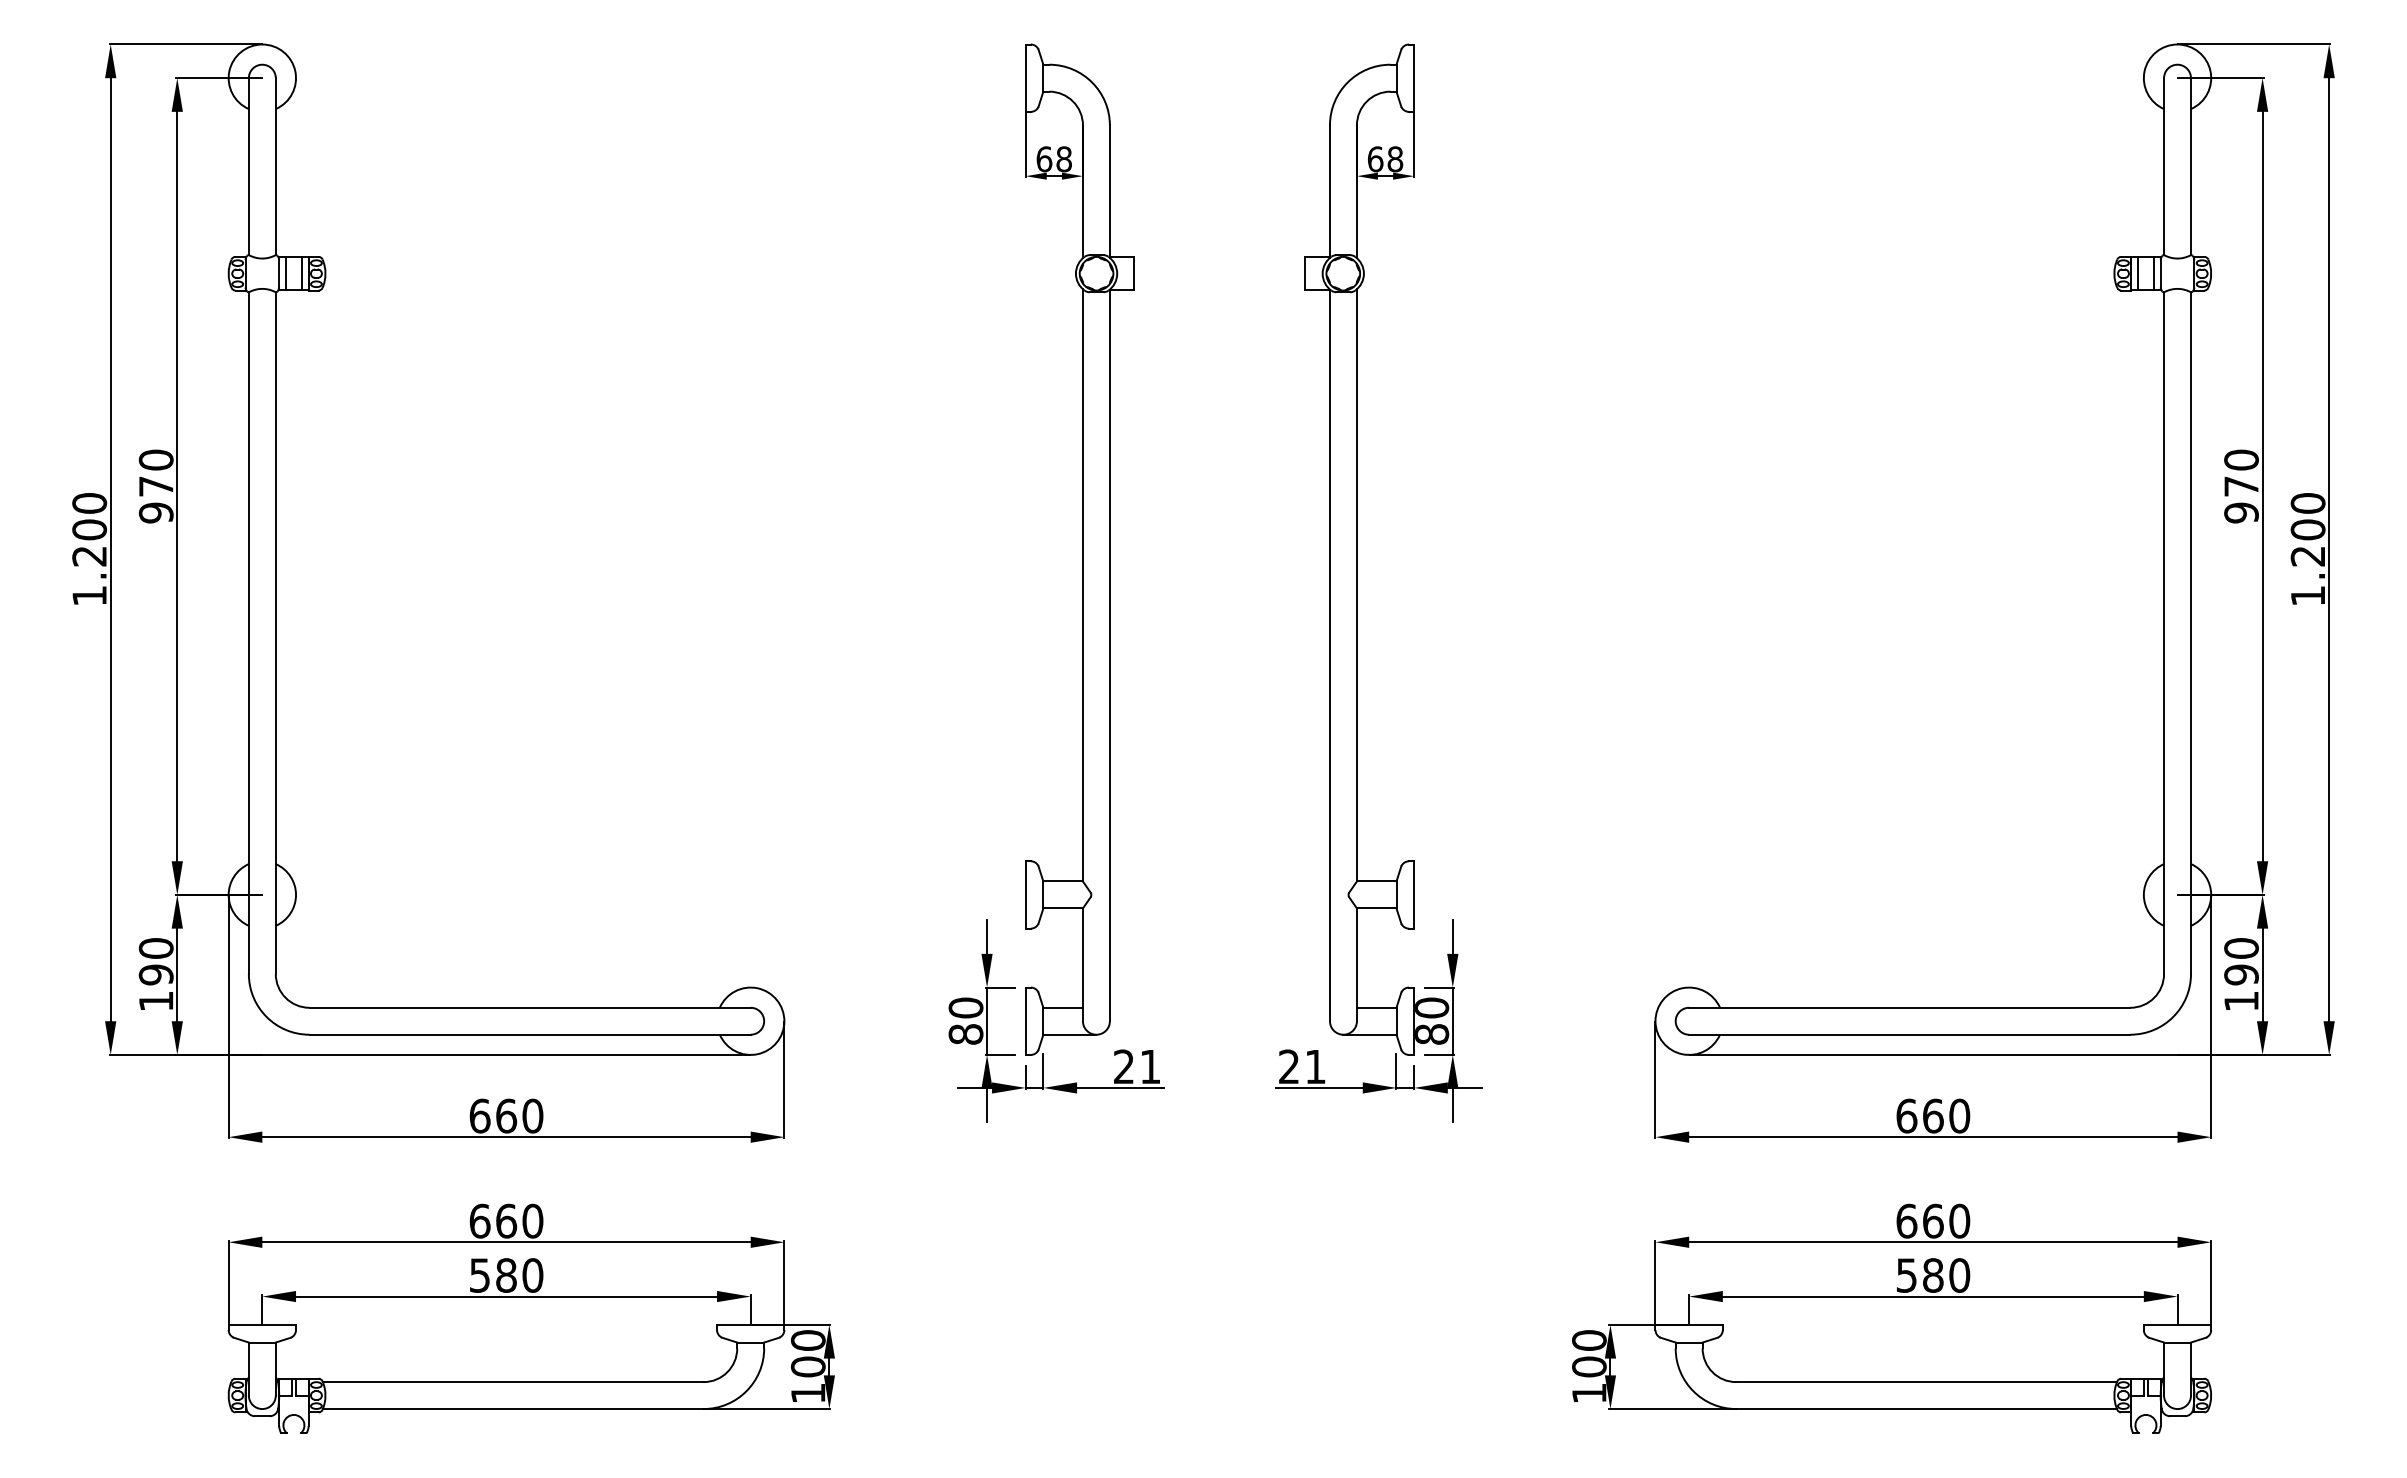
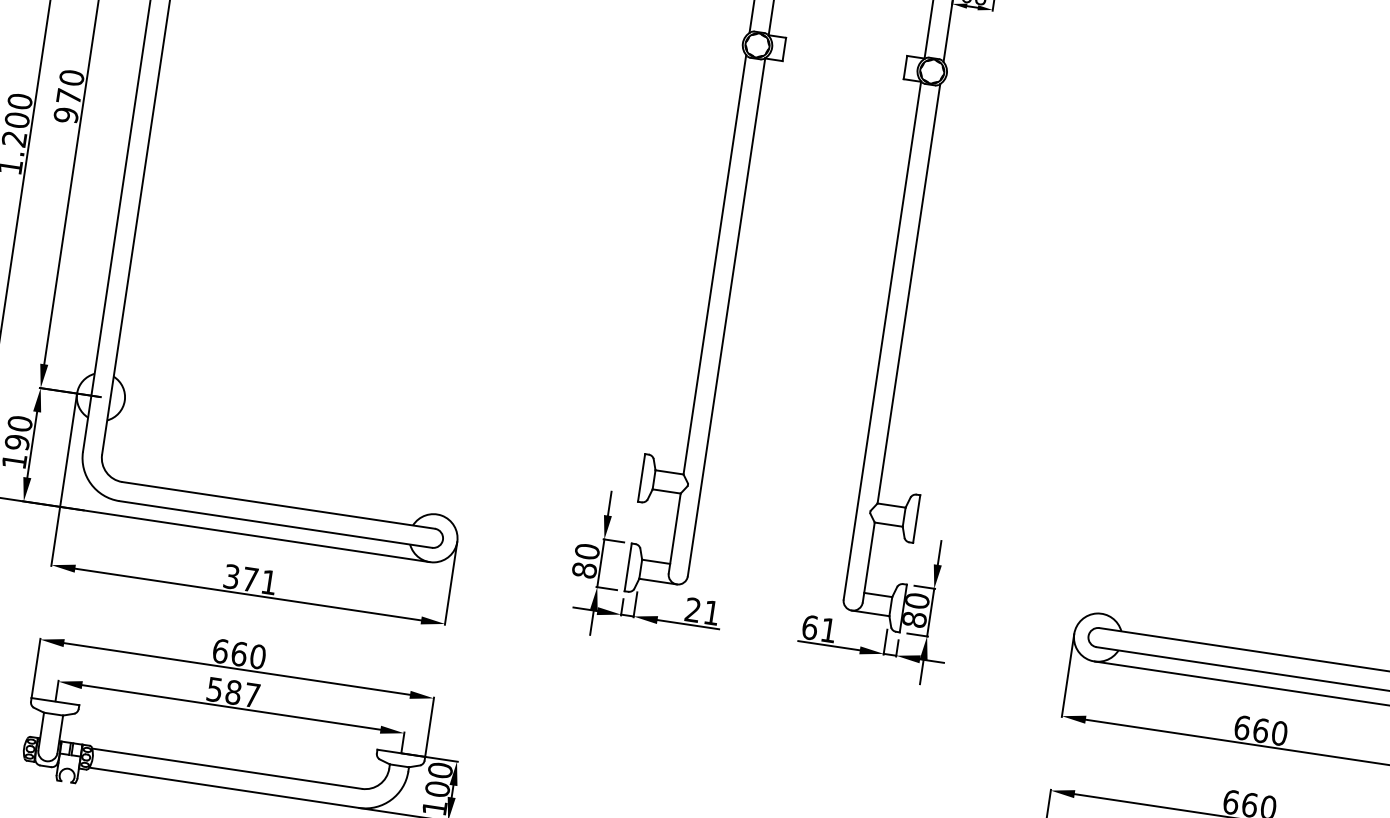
text: (1289, 1066) -> (810, 627), 21 -> 61
text: (506, 1115) -> (250, 579), 660 -> 371
text: (532, 1275) -> (251, 695), 580 -> 587

